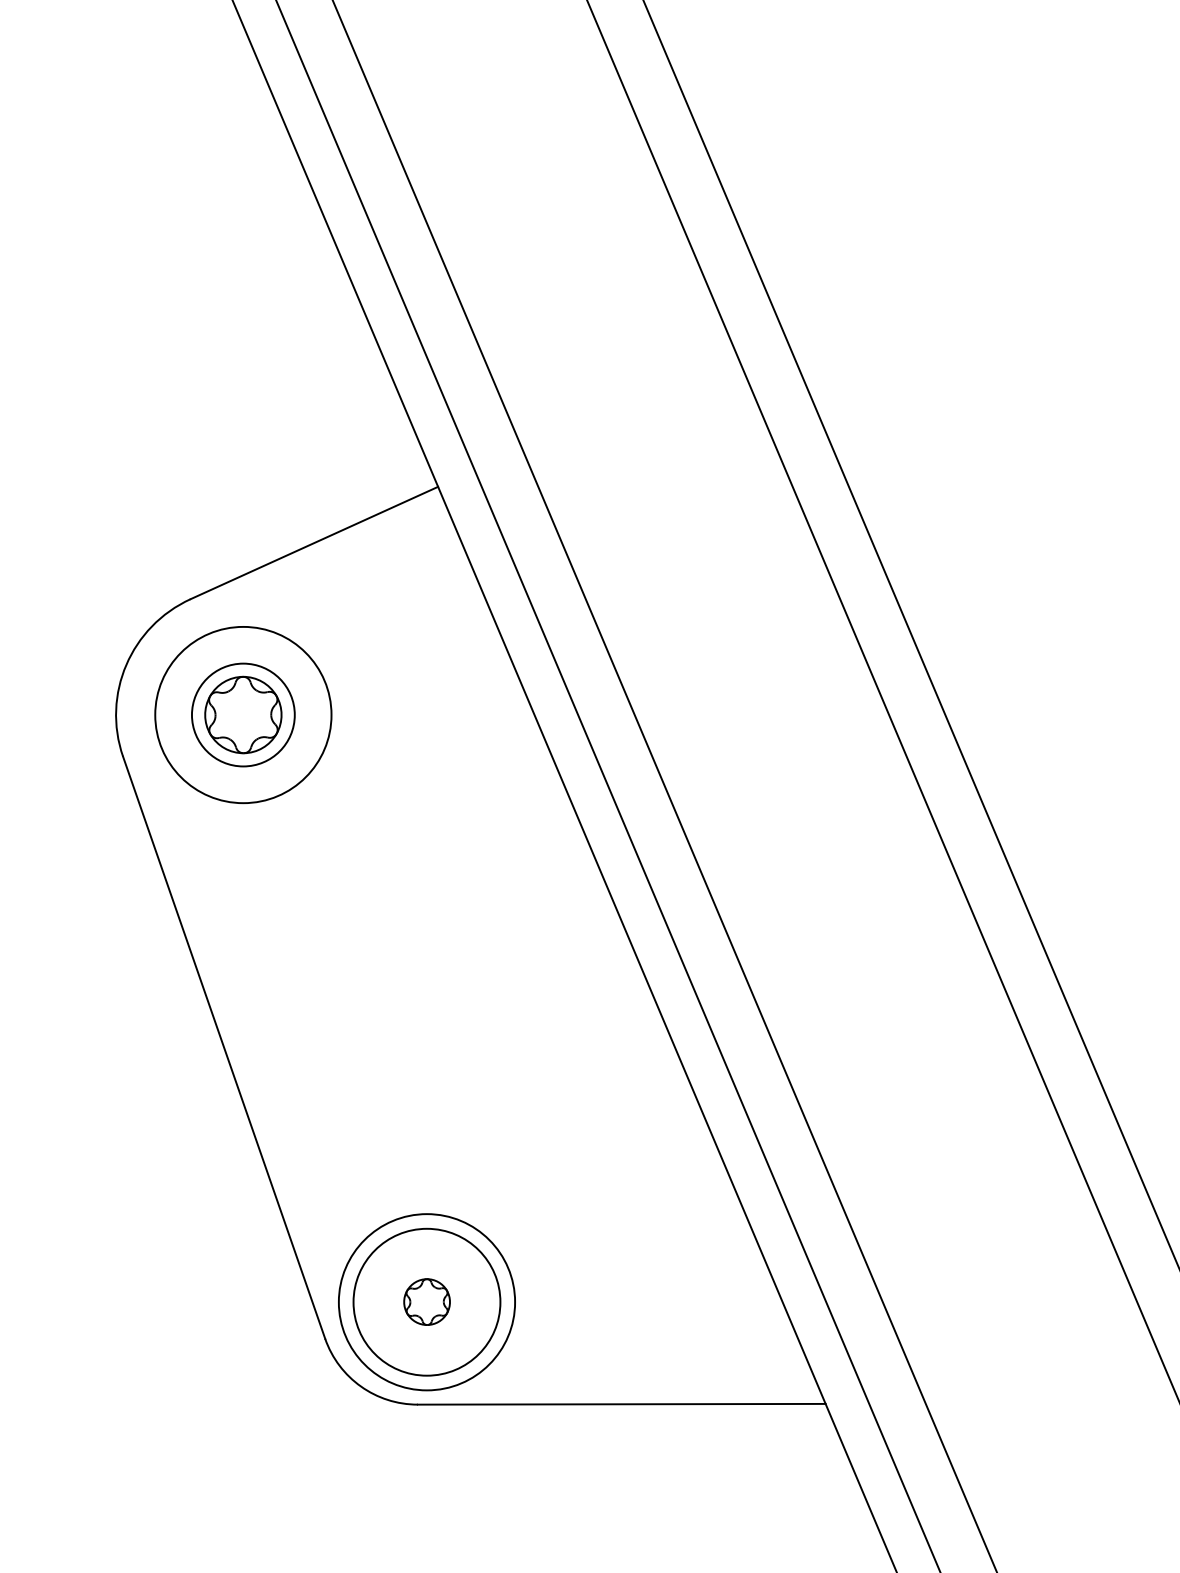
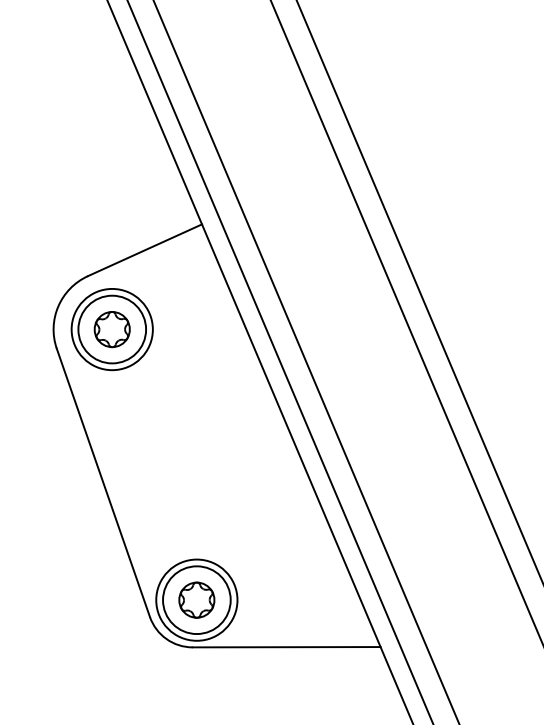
circle: (243, 714) -> (112, 329), size x1.43
part: (426, 1300) -> (196, 599), size x1.67

